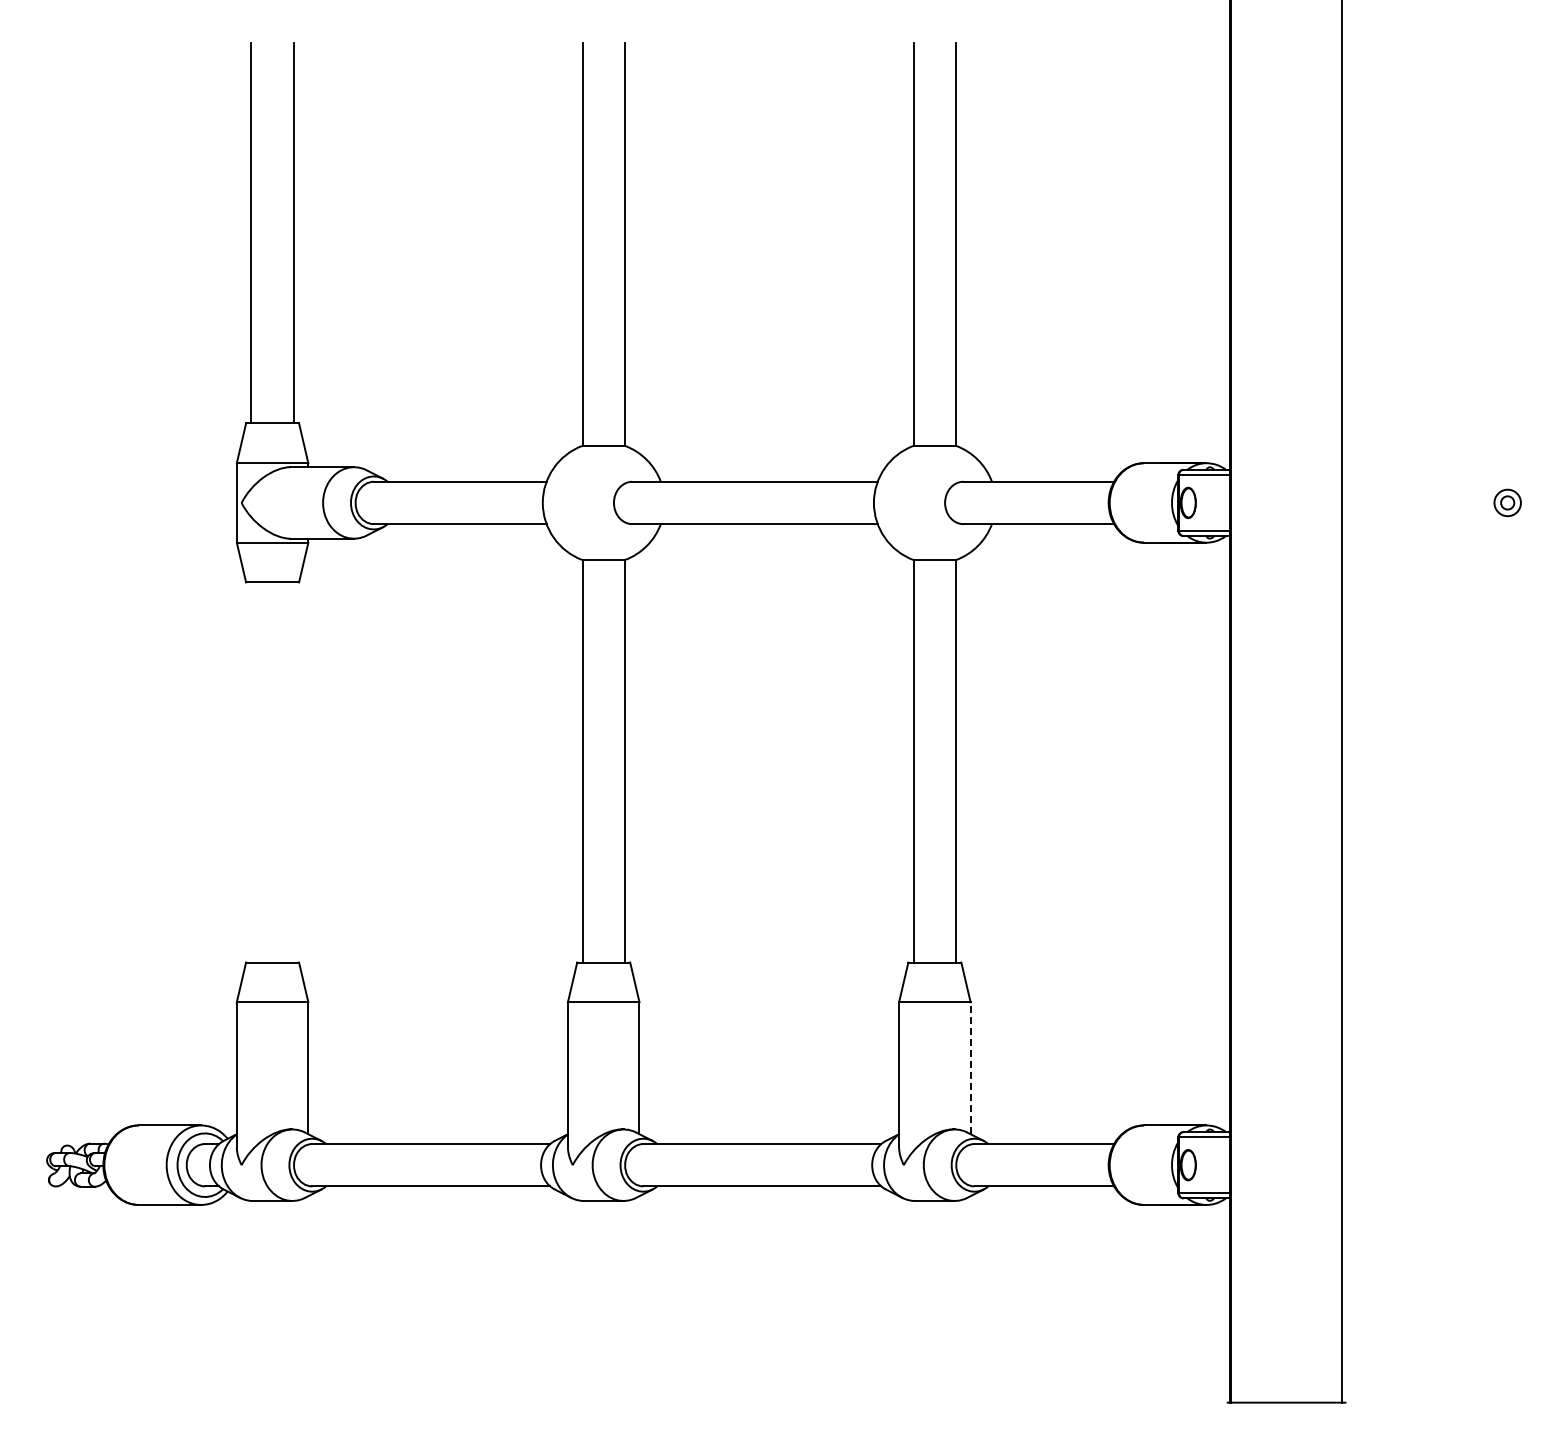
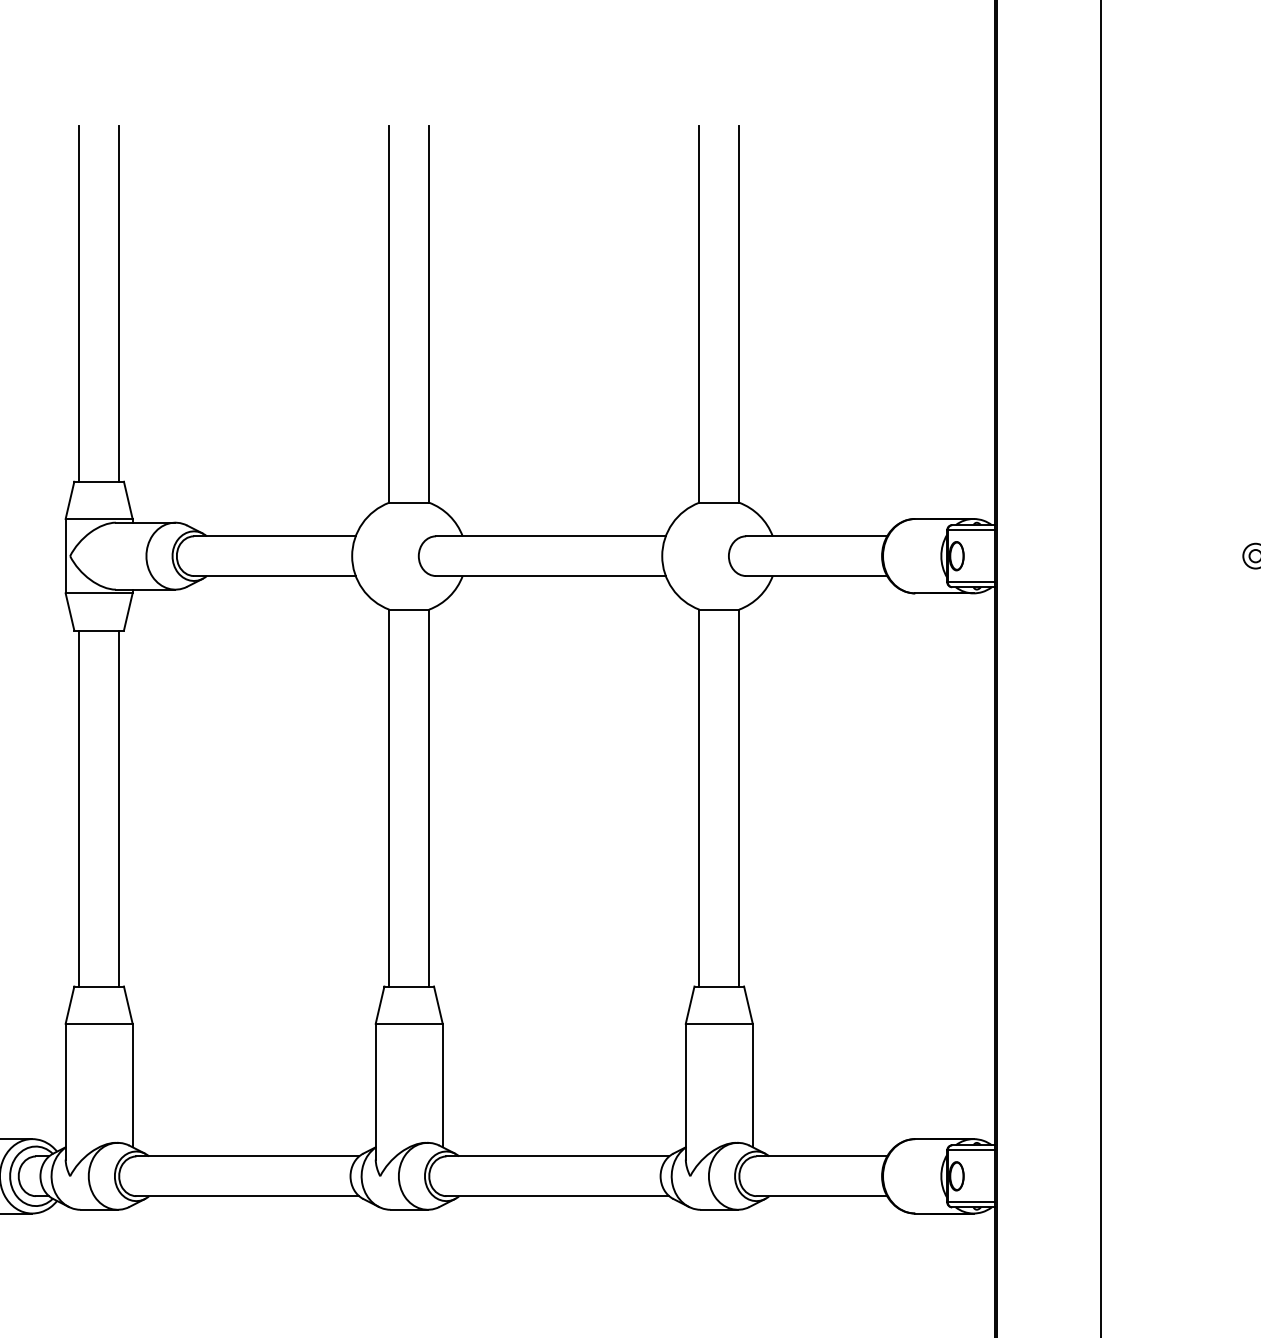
line: (251, 772) -> (79, 808), added
line: (293, 772) -> (118, 808), added
line: (970, 1068) -> (752, 1085), dashed -> solid

